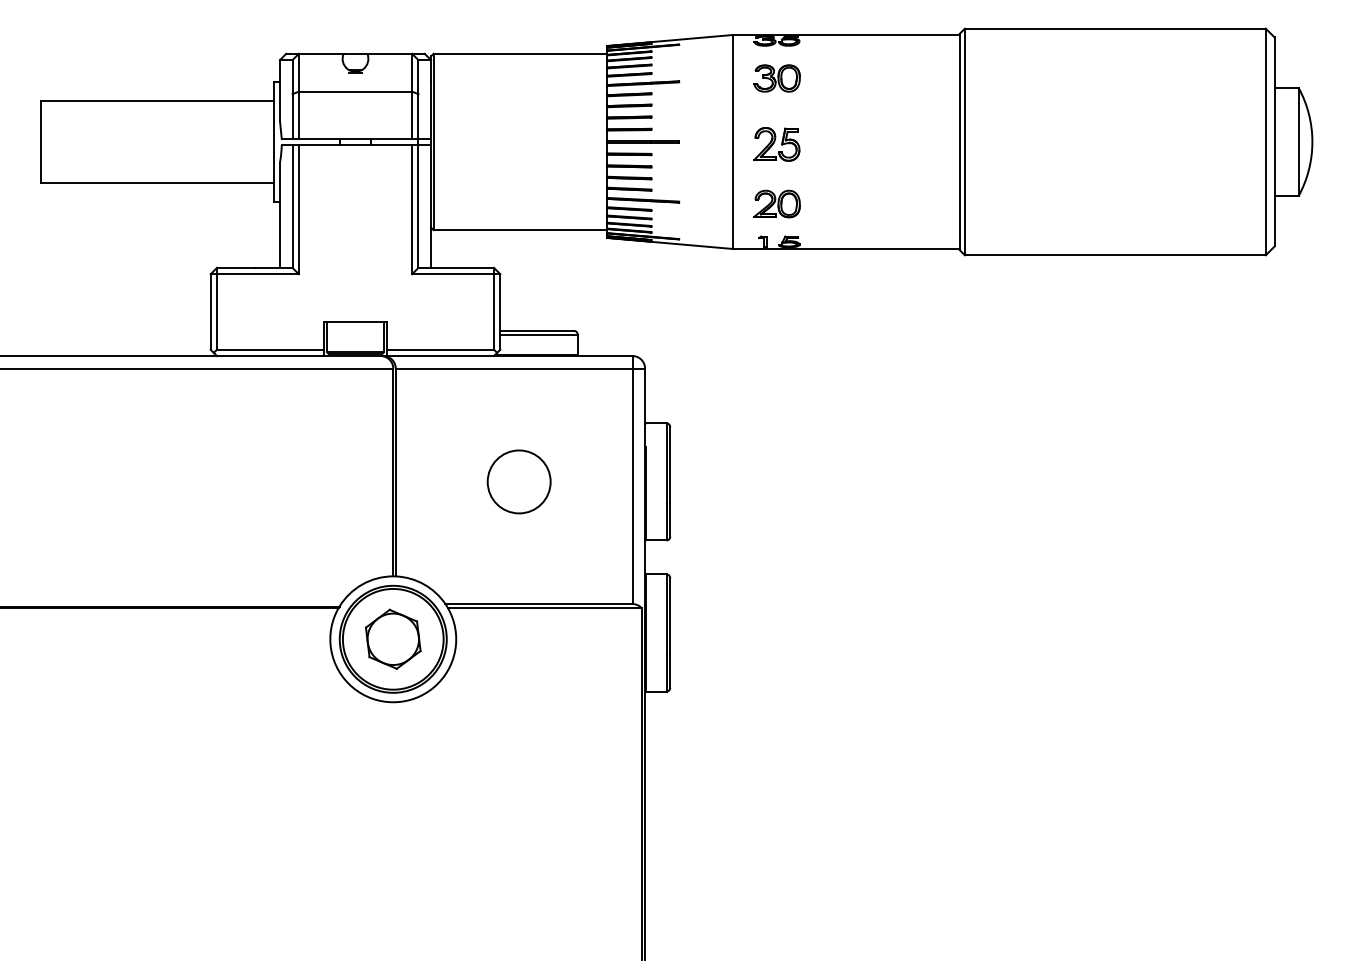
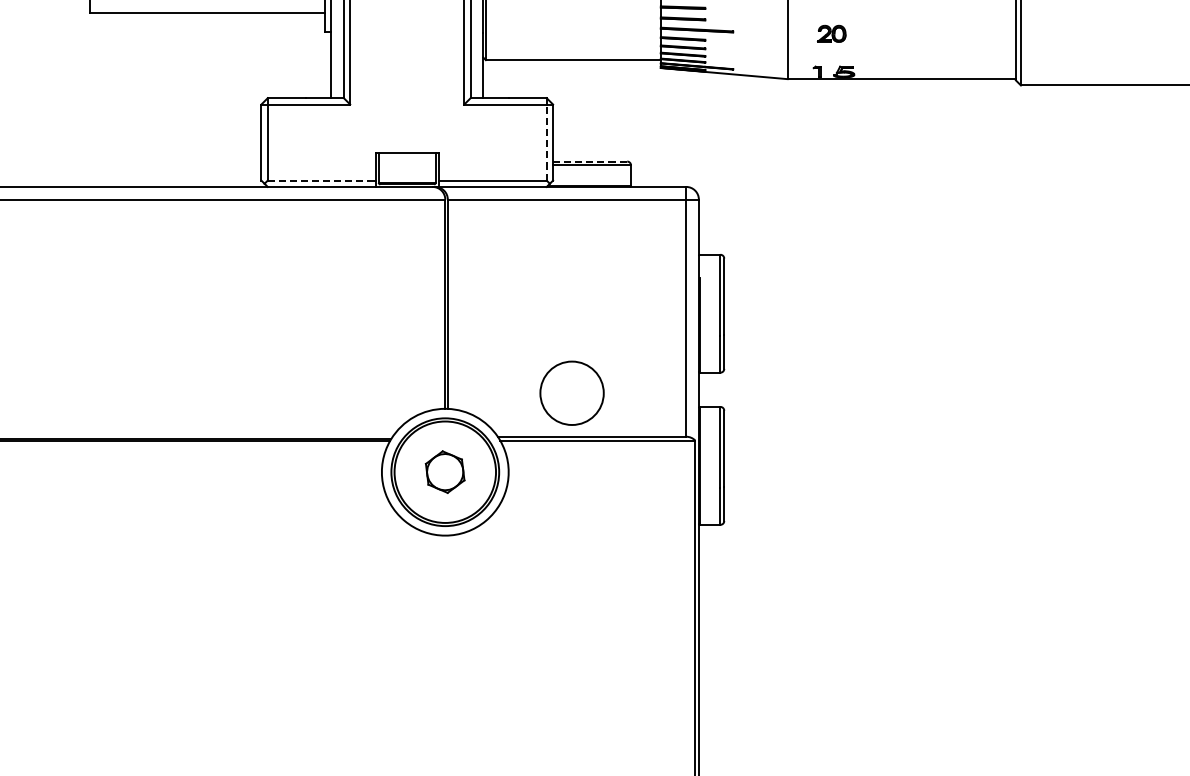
part: (776, 203) -> (831, 33), size x0.6
line: (494, 311) -> (547, 142), solid -> dashed
line: (537, 330) -> (590, 161), solid -> dashed
line: (270, 349) -> (321, 180), solid -> dashed
circle: (518, 481) -> (571, 392), moved
part: (392, 638) -> (444, 471), size x0.7

